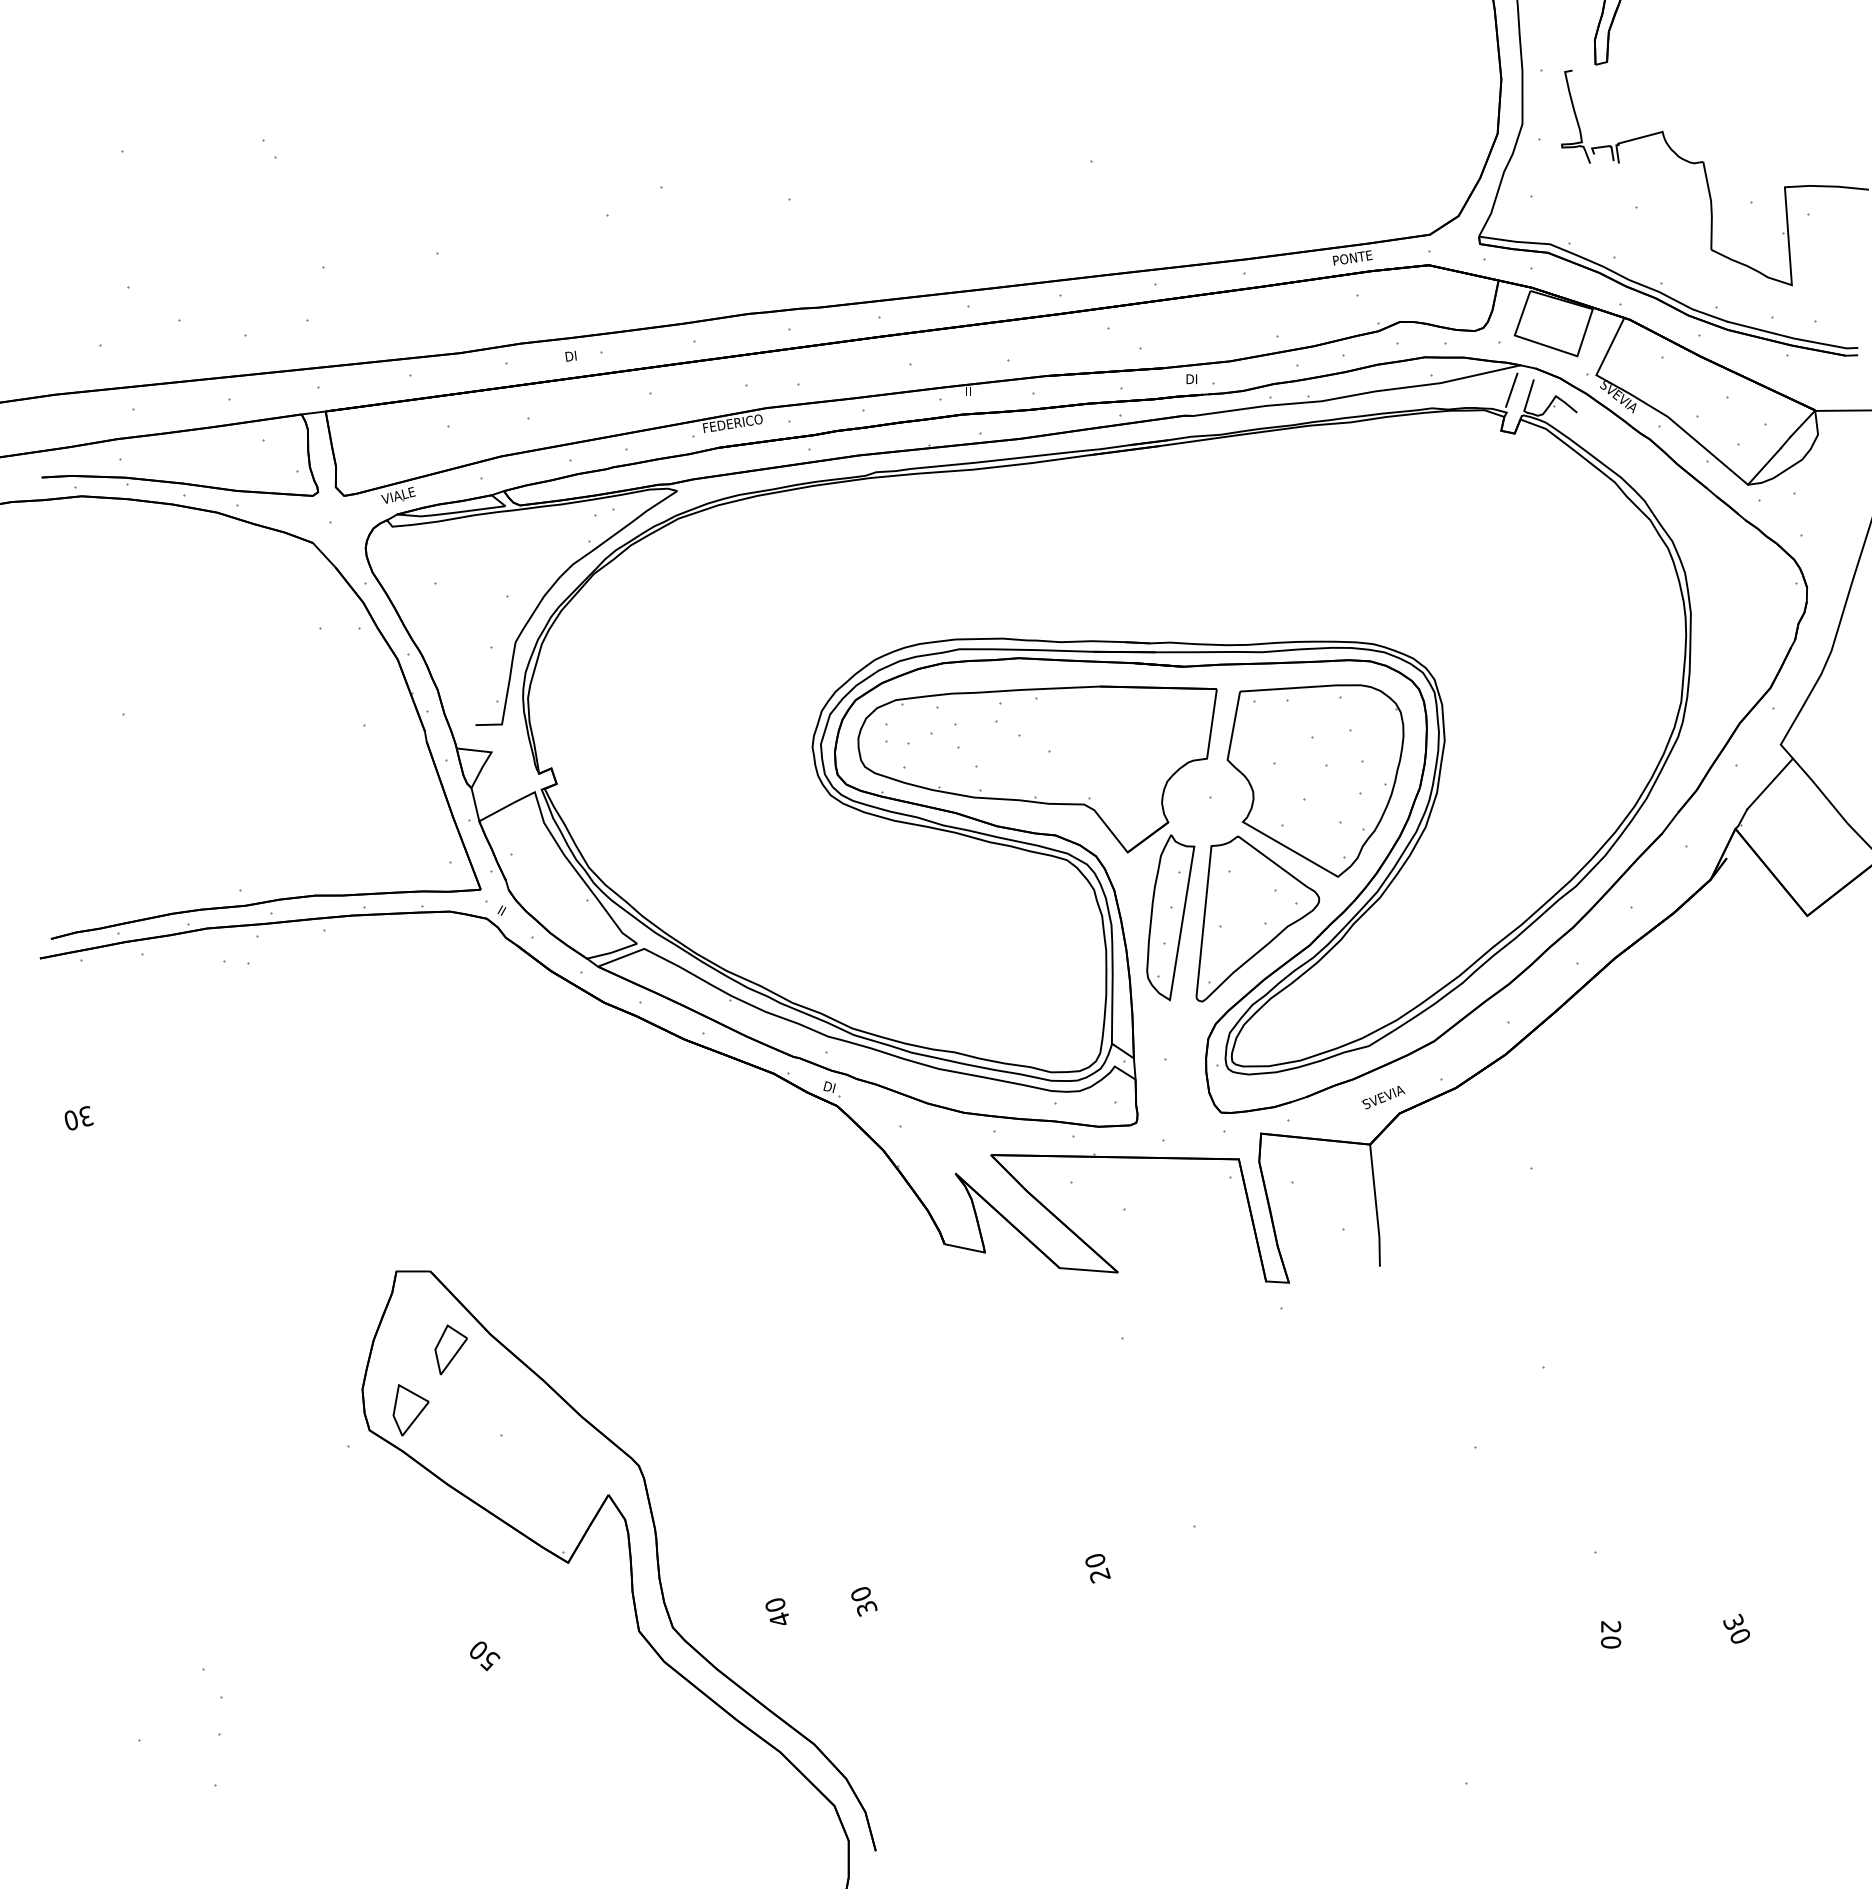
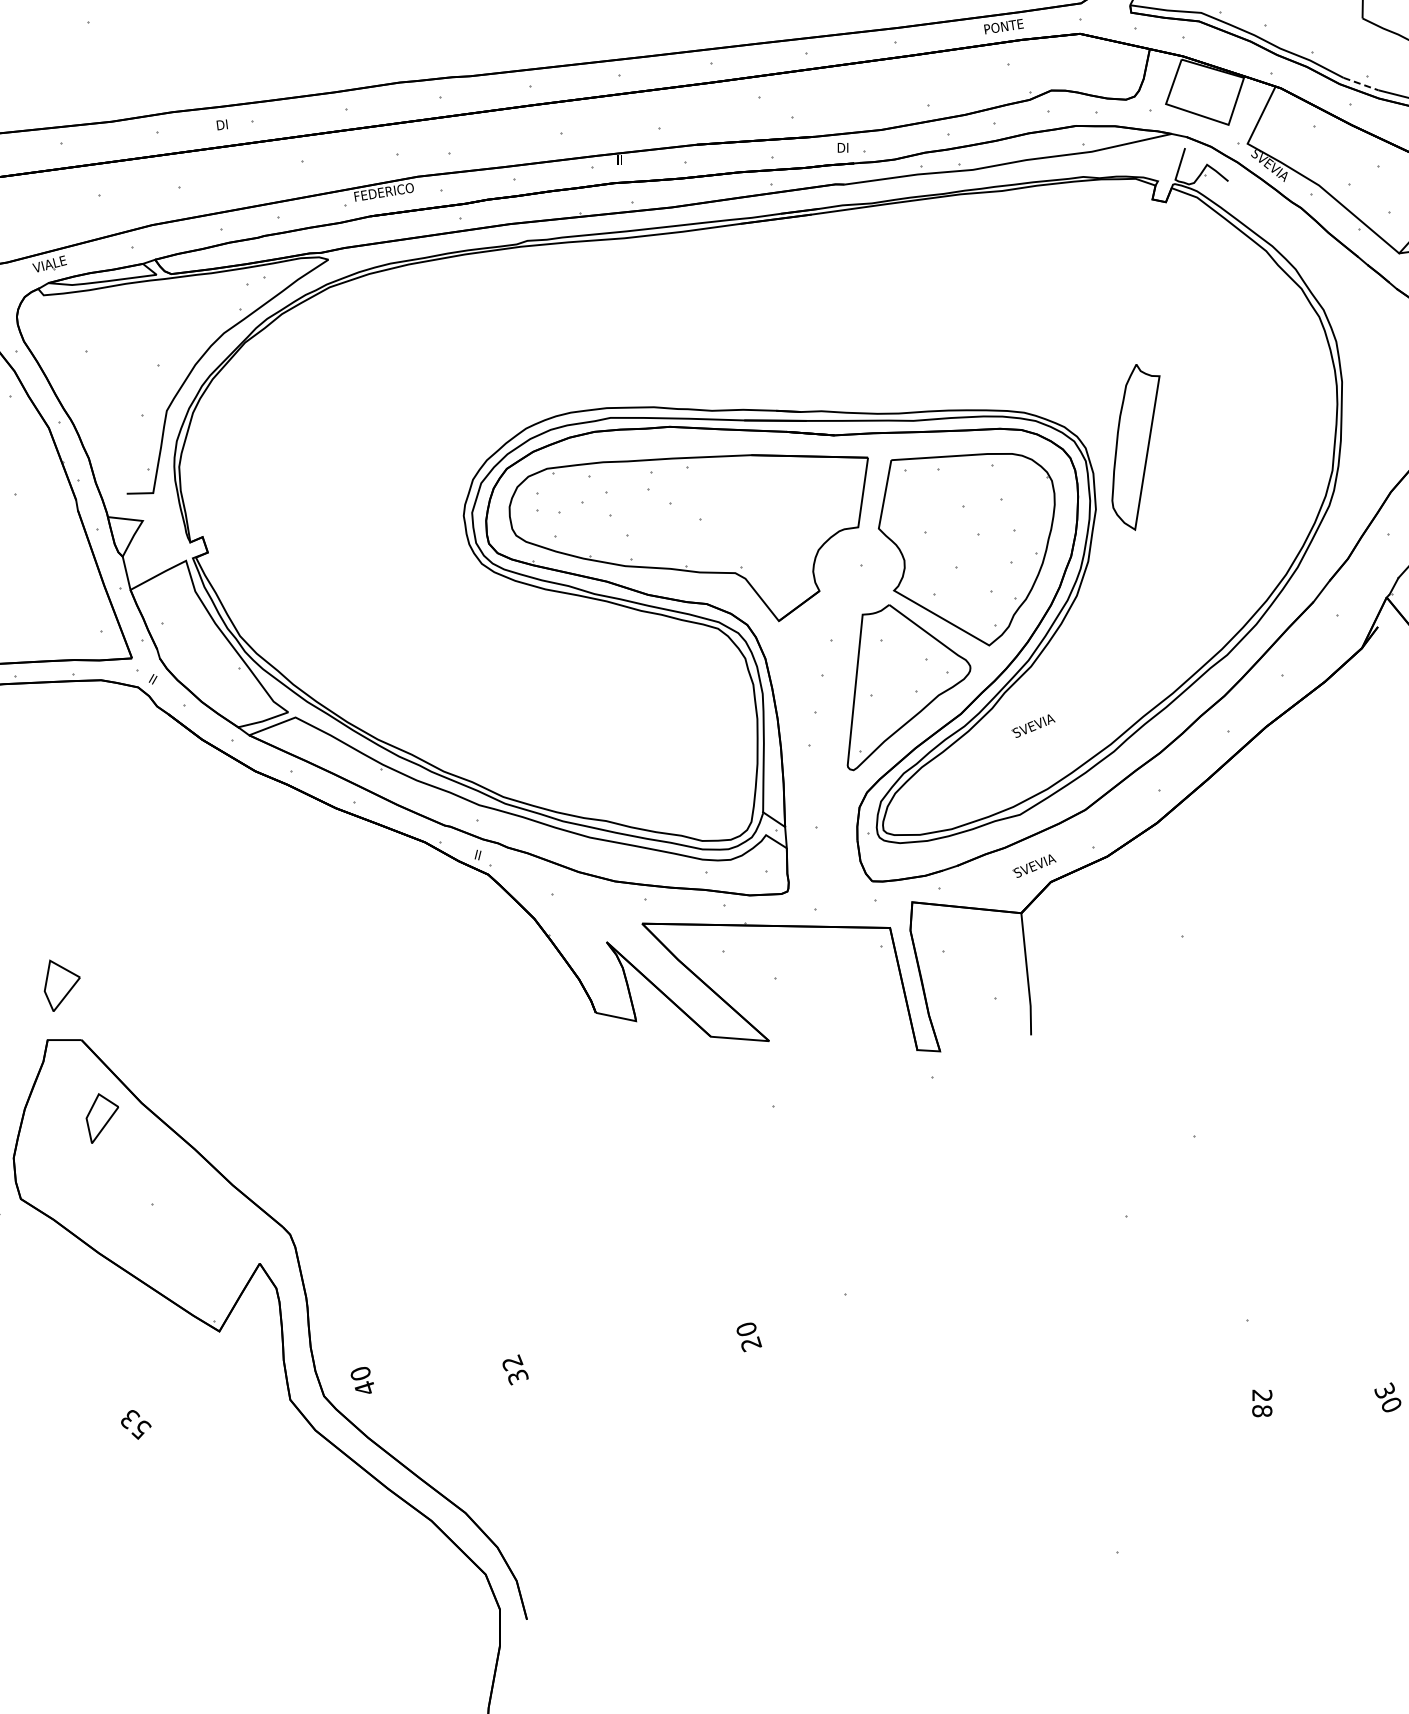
line: (1710, 315) -> (1361, 84), solid -> dashed
line: (1511, 389) -> (1162, 158), removed
part: (1170, 917) -> (1135, 447), moved
part: (1382, 957) -> (1033, 726), added
text: (829, 1086) -> (480, 855), DI -> II
part: (410, 1410) -> (61, 986), moved
text: (861, 1593) -> (512, 1362), 30 -> 32
text: (776, 1611) -> (361, 1380), moved
text: (1610, 1642) -> (1261, 1411), 20 -> 28
text: (478, 1650) -> (129, 1419), 50 -> 53

